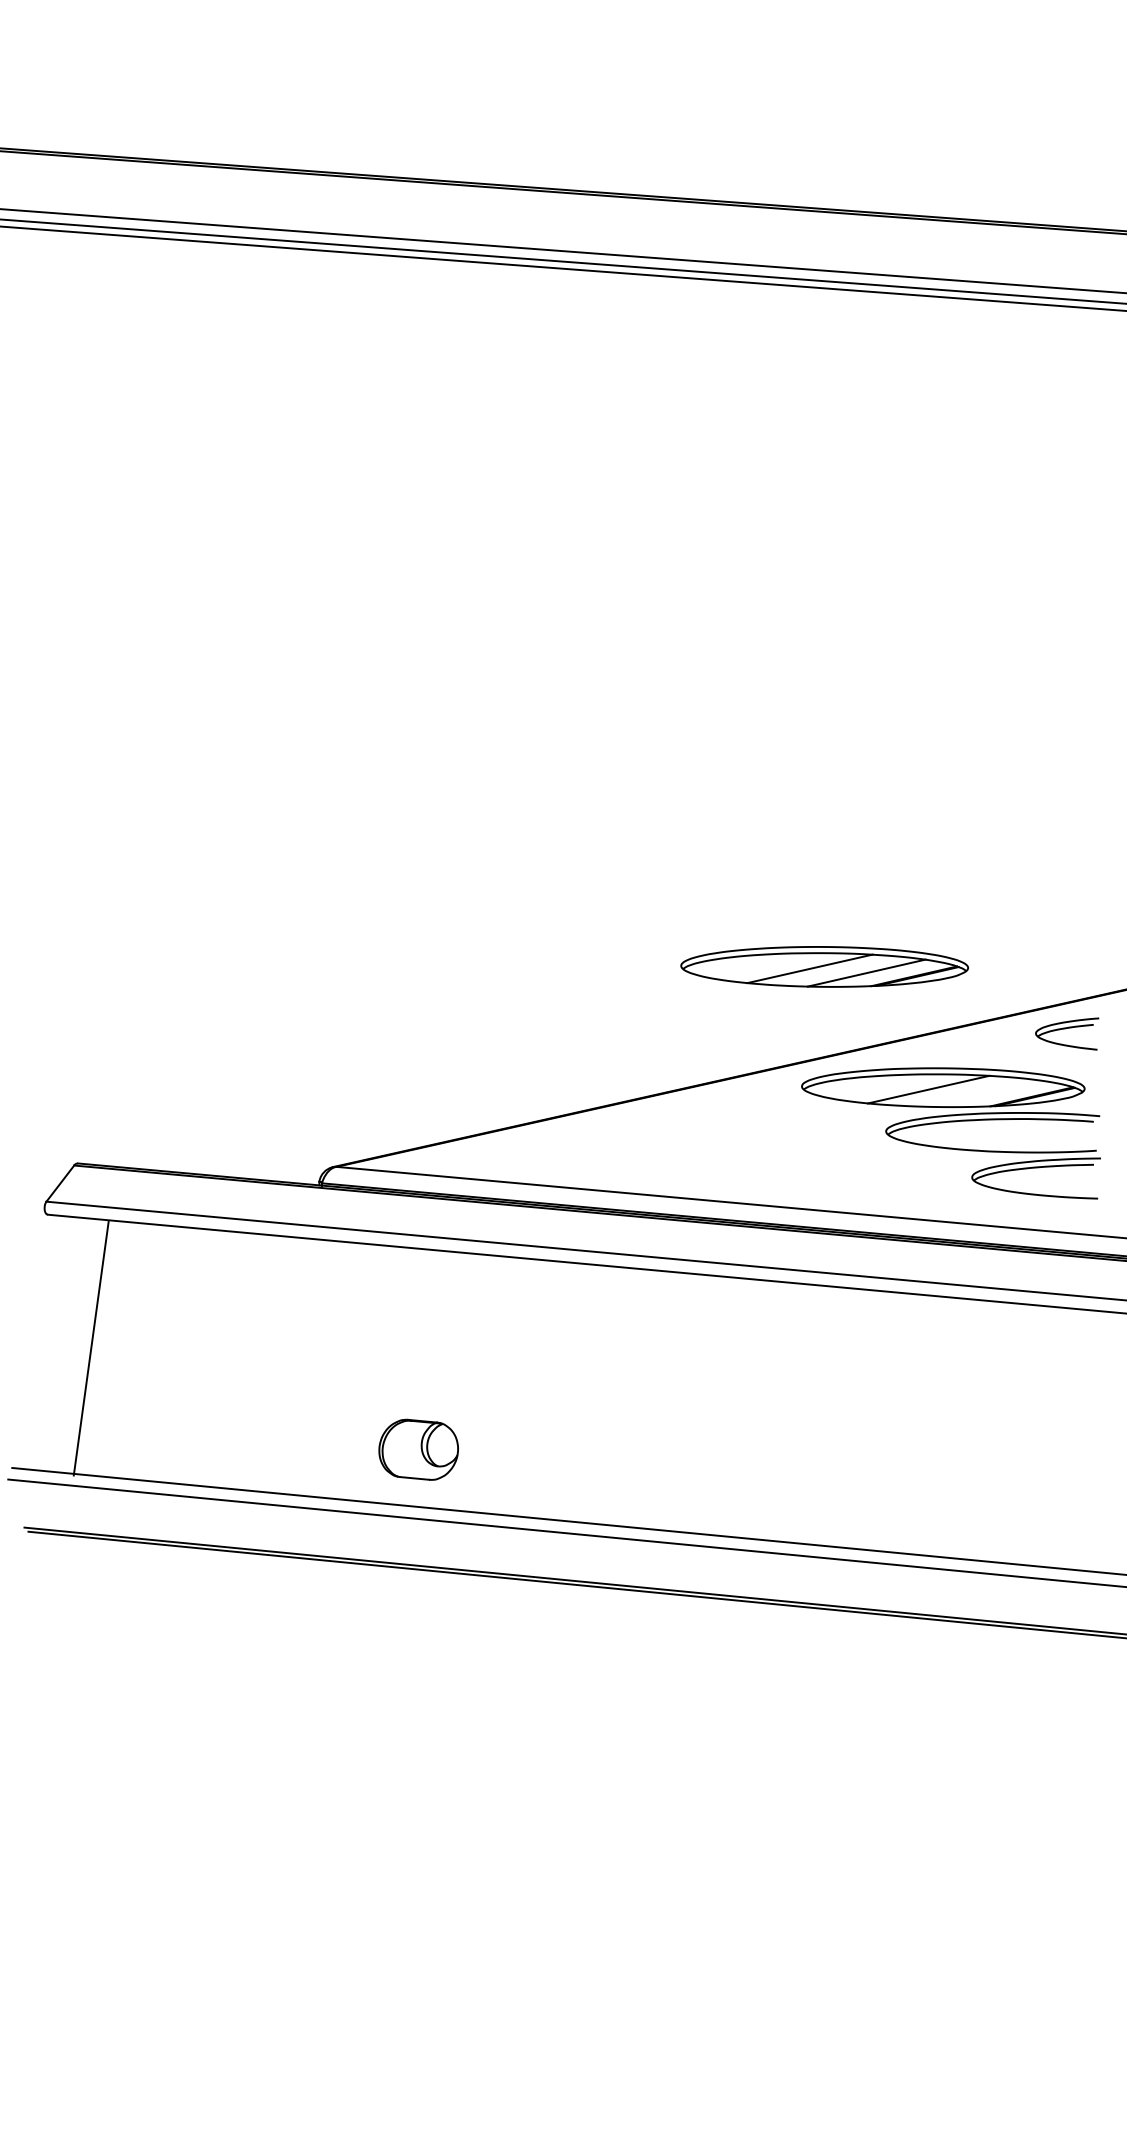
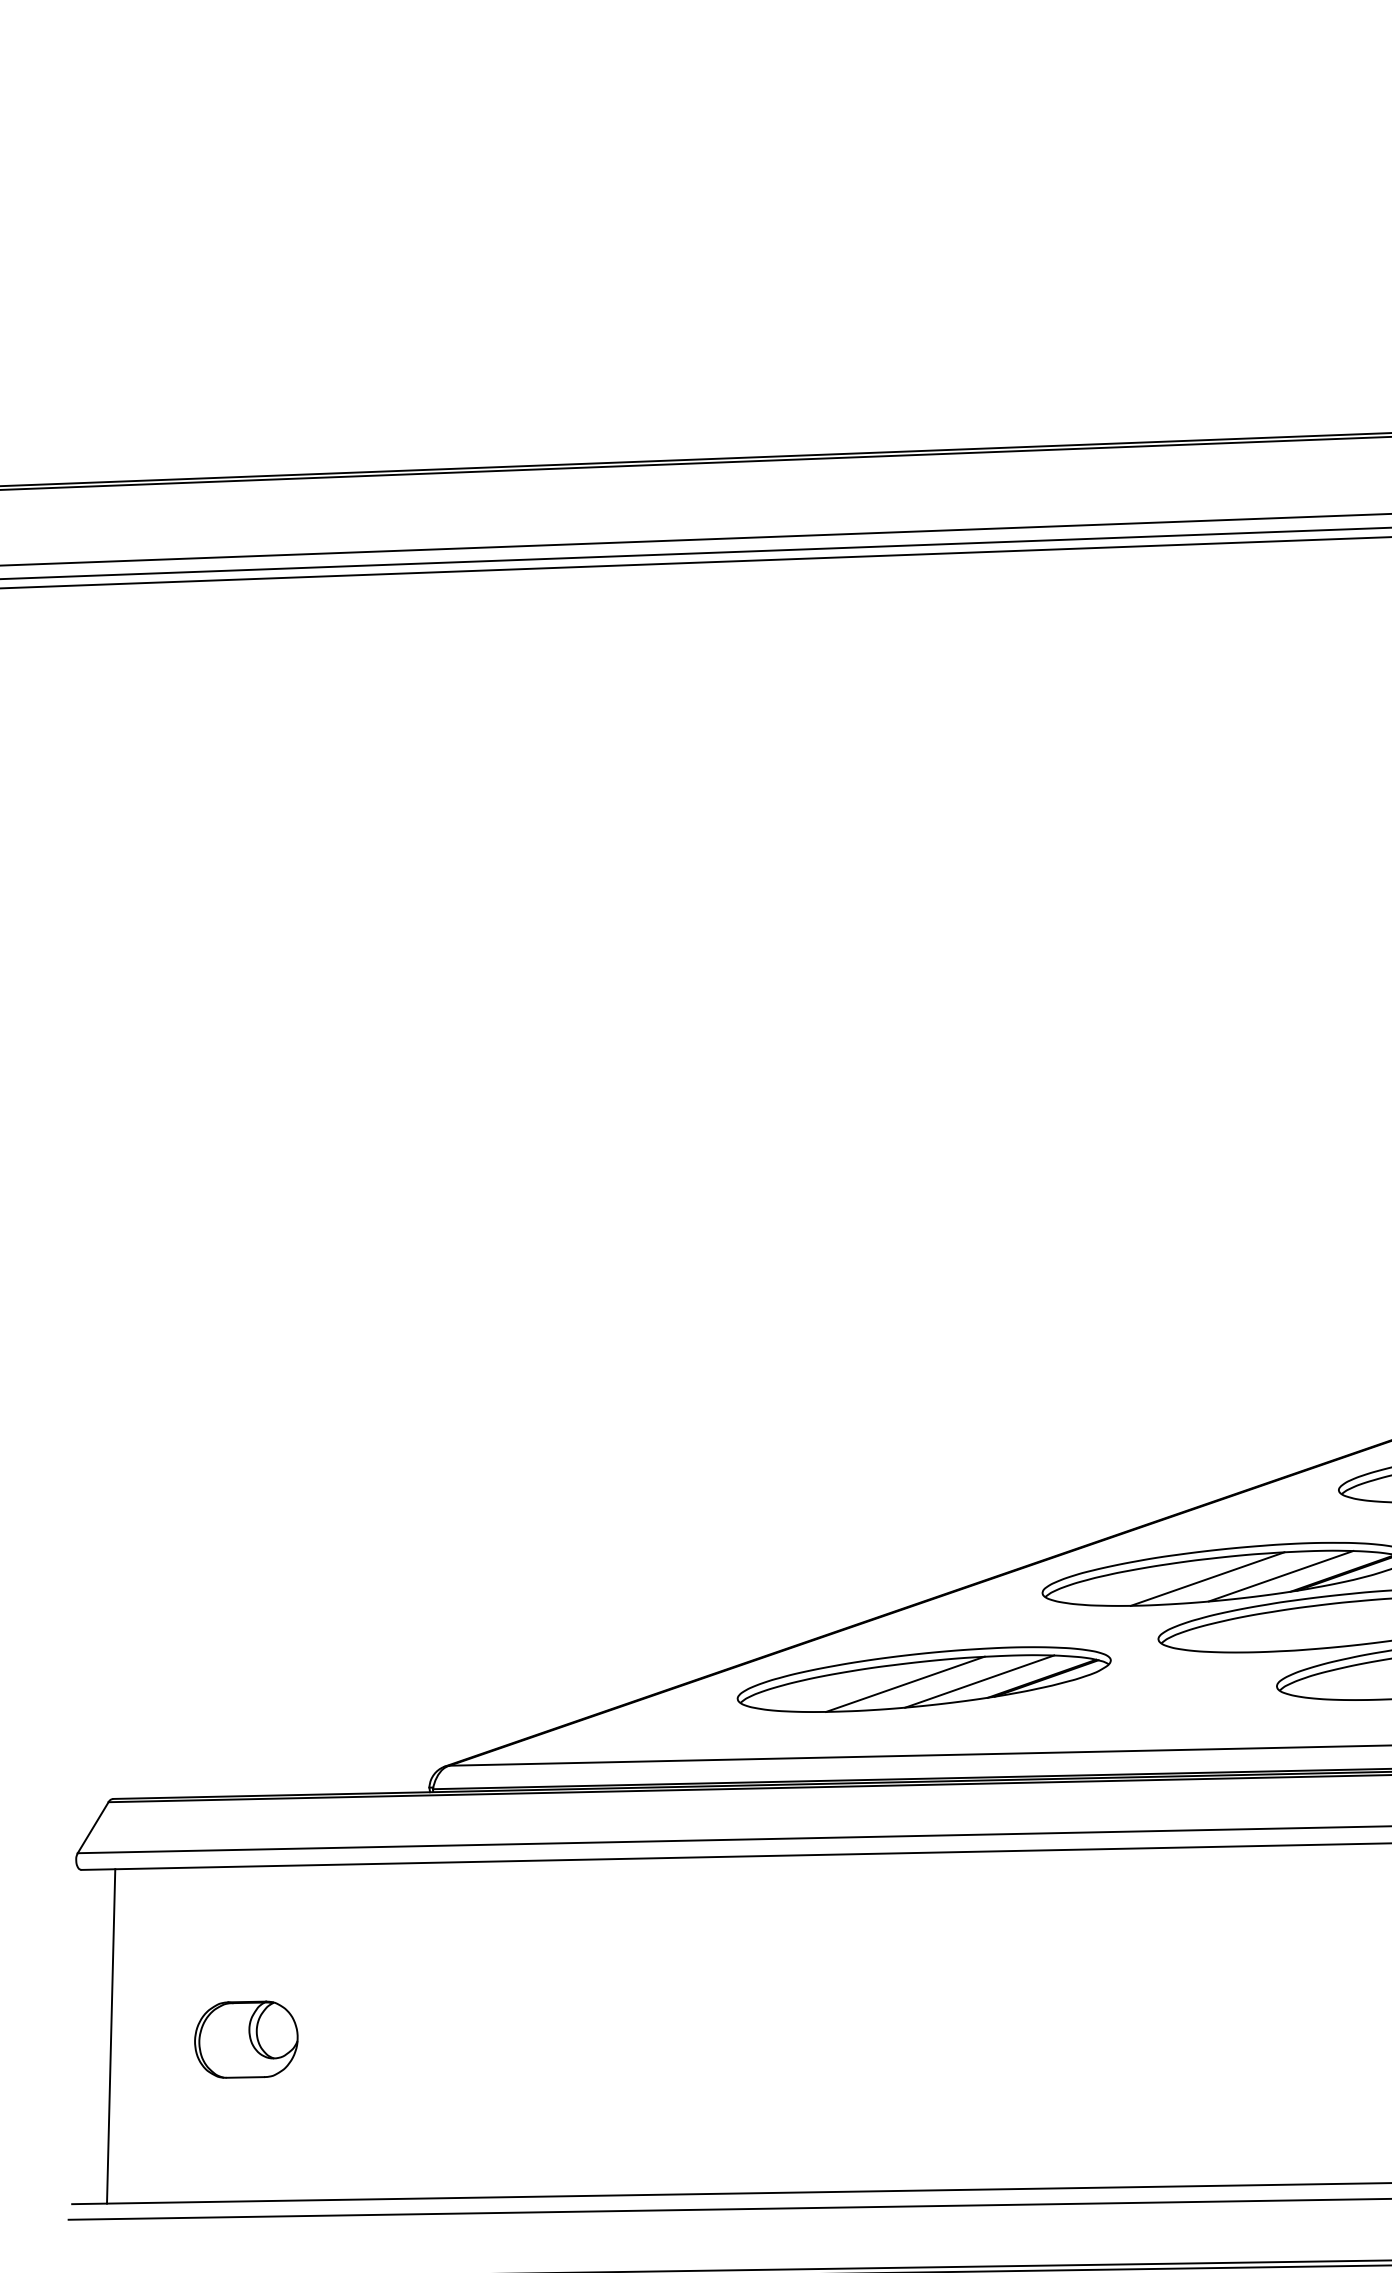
part: (824, 966) -> (923, 1679), moved
line: (984, 1093) -> (1280, 1575), added
line: (90, 1348) -> (110, 2036), moved
part: (418, 1449) -> (246, 2039), moved

